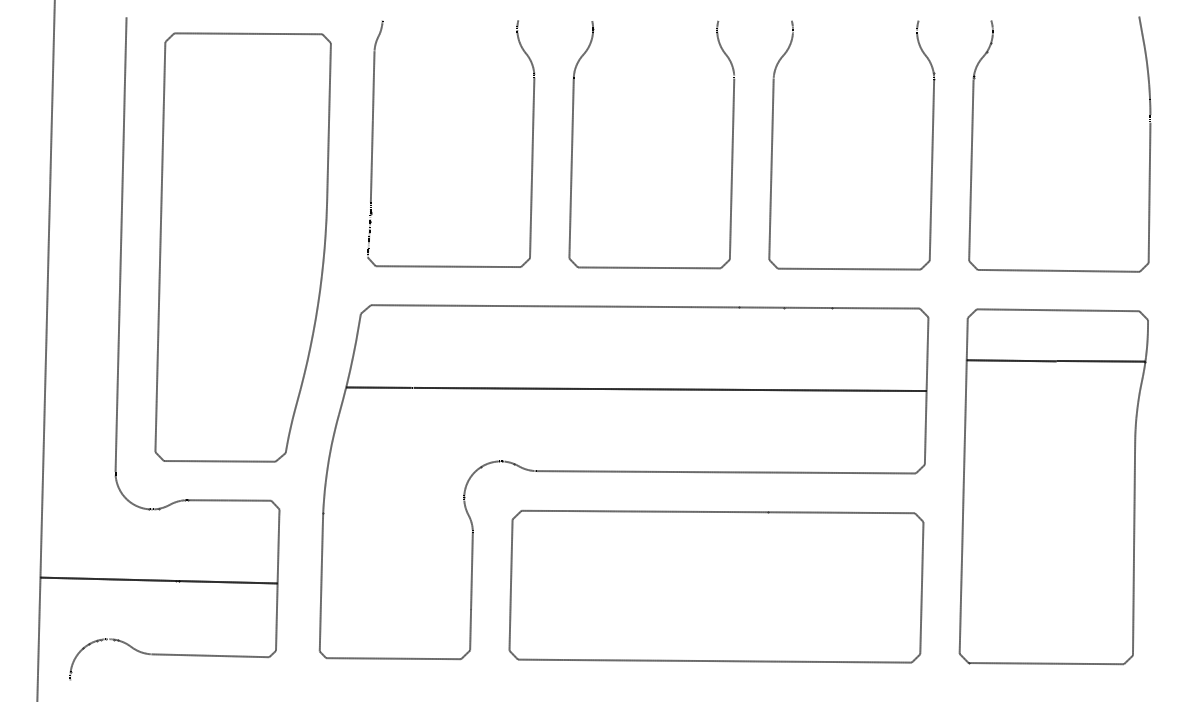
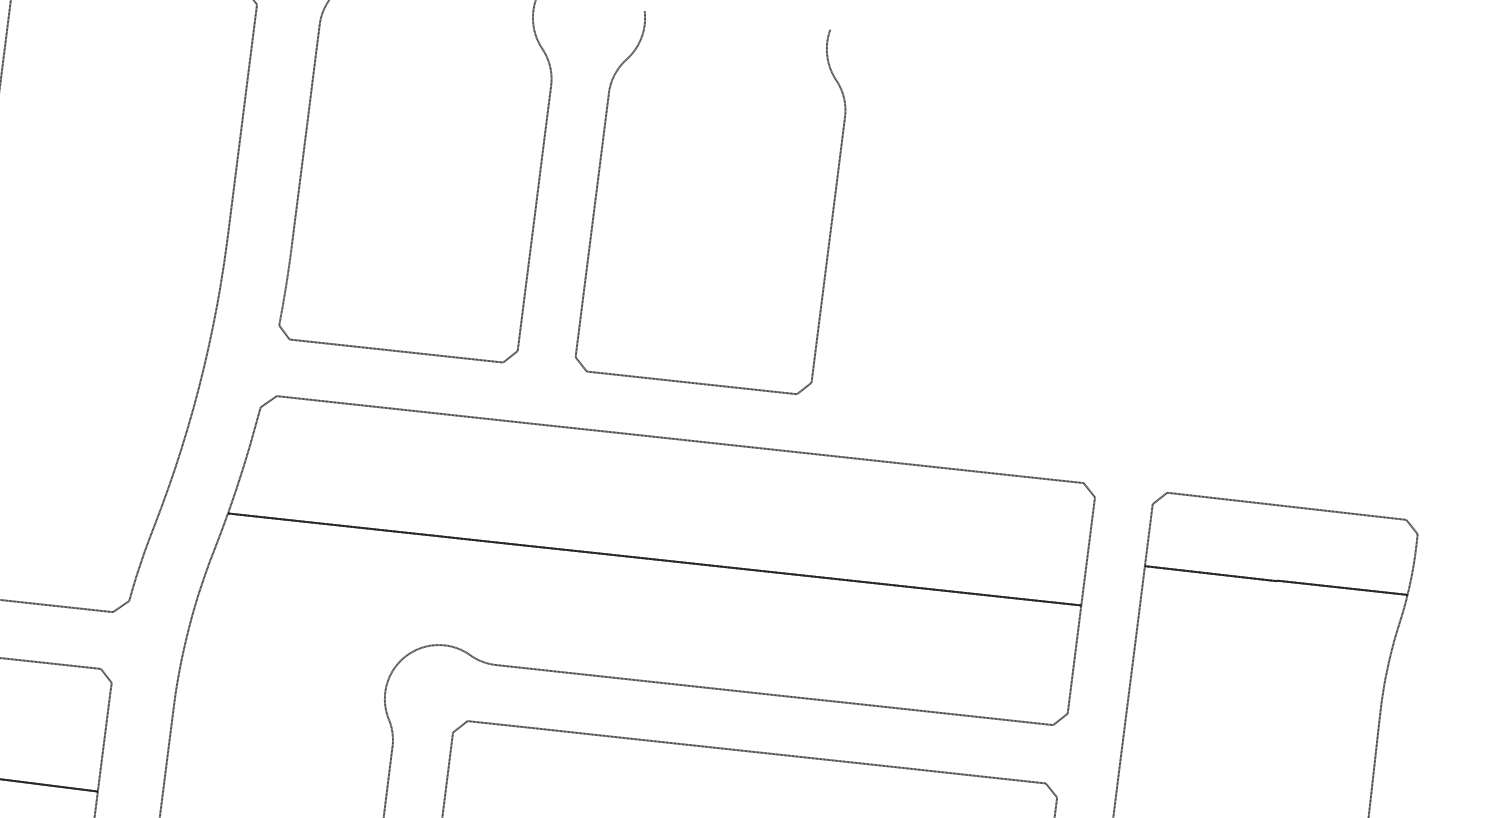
curve: (973, 136) -> (1188, 238), removed
curve: (773, 140) -> (893, 214), removed

